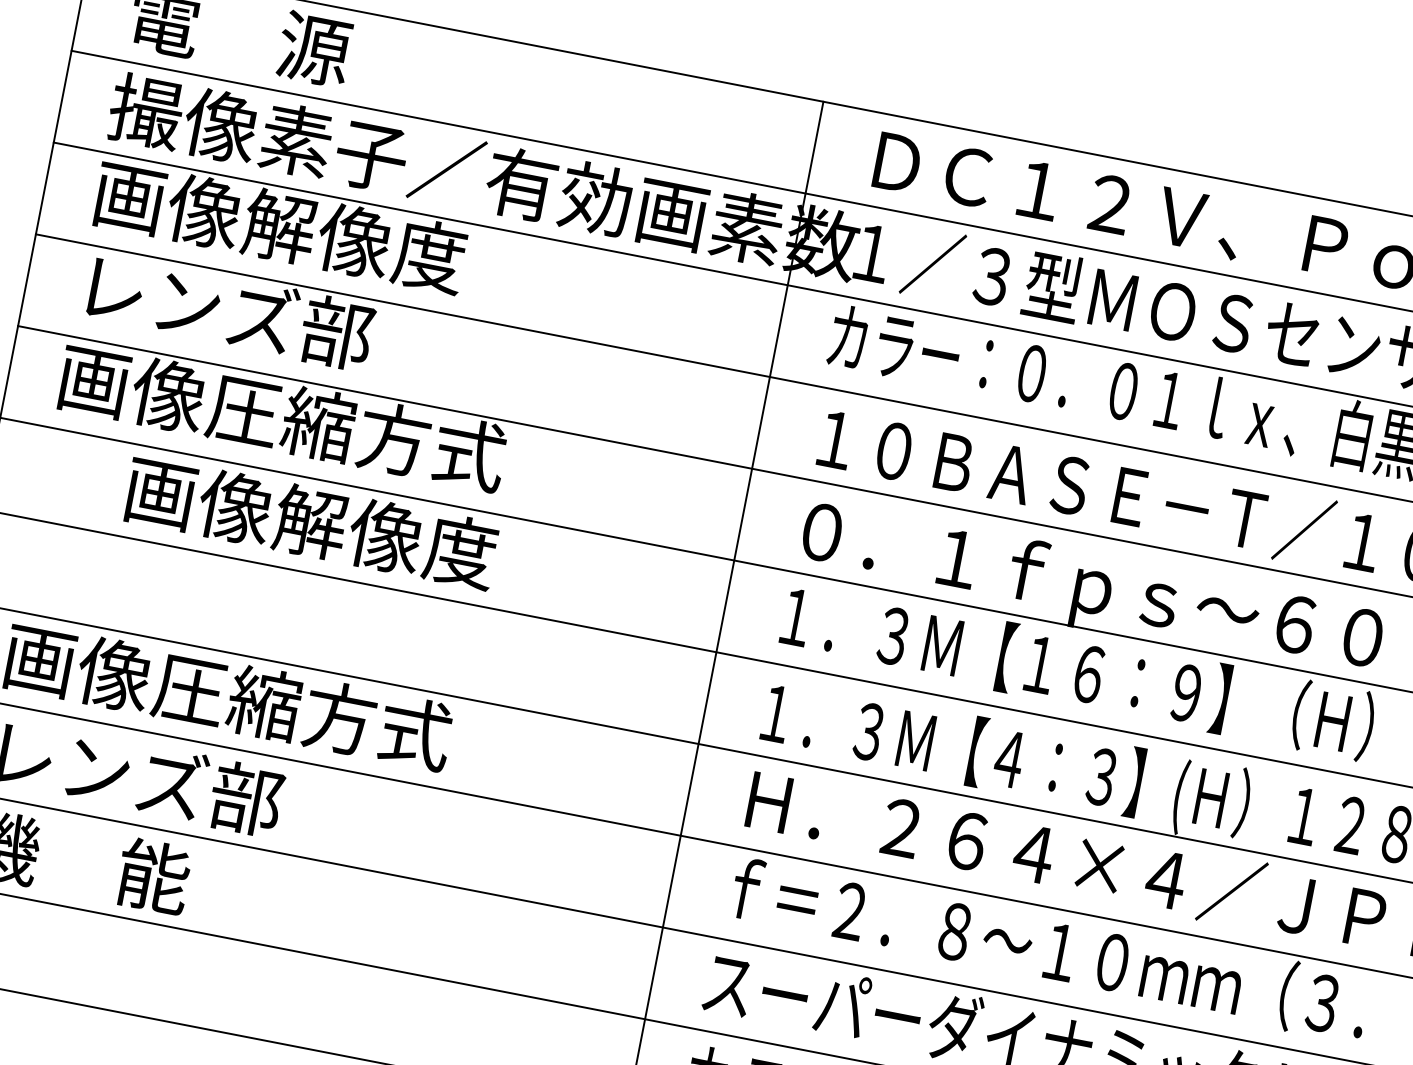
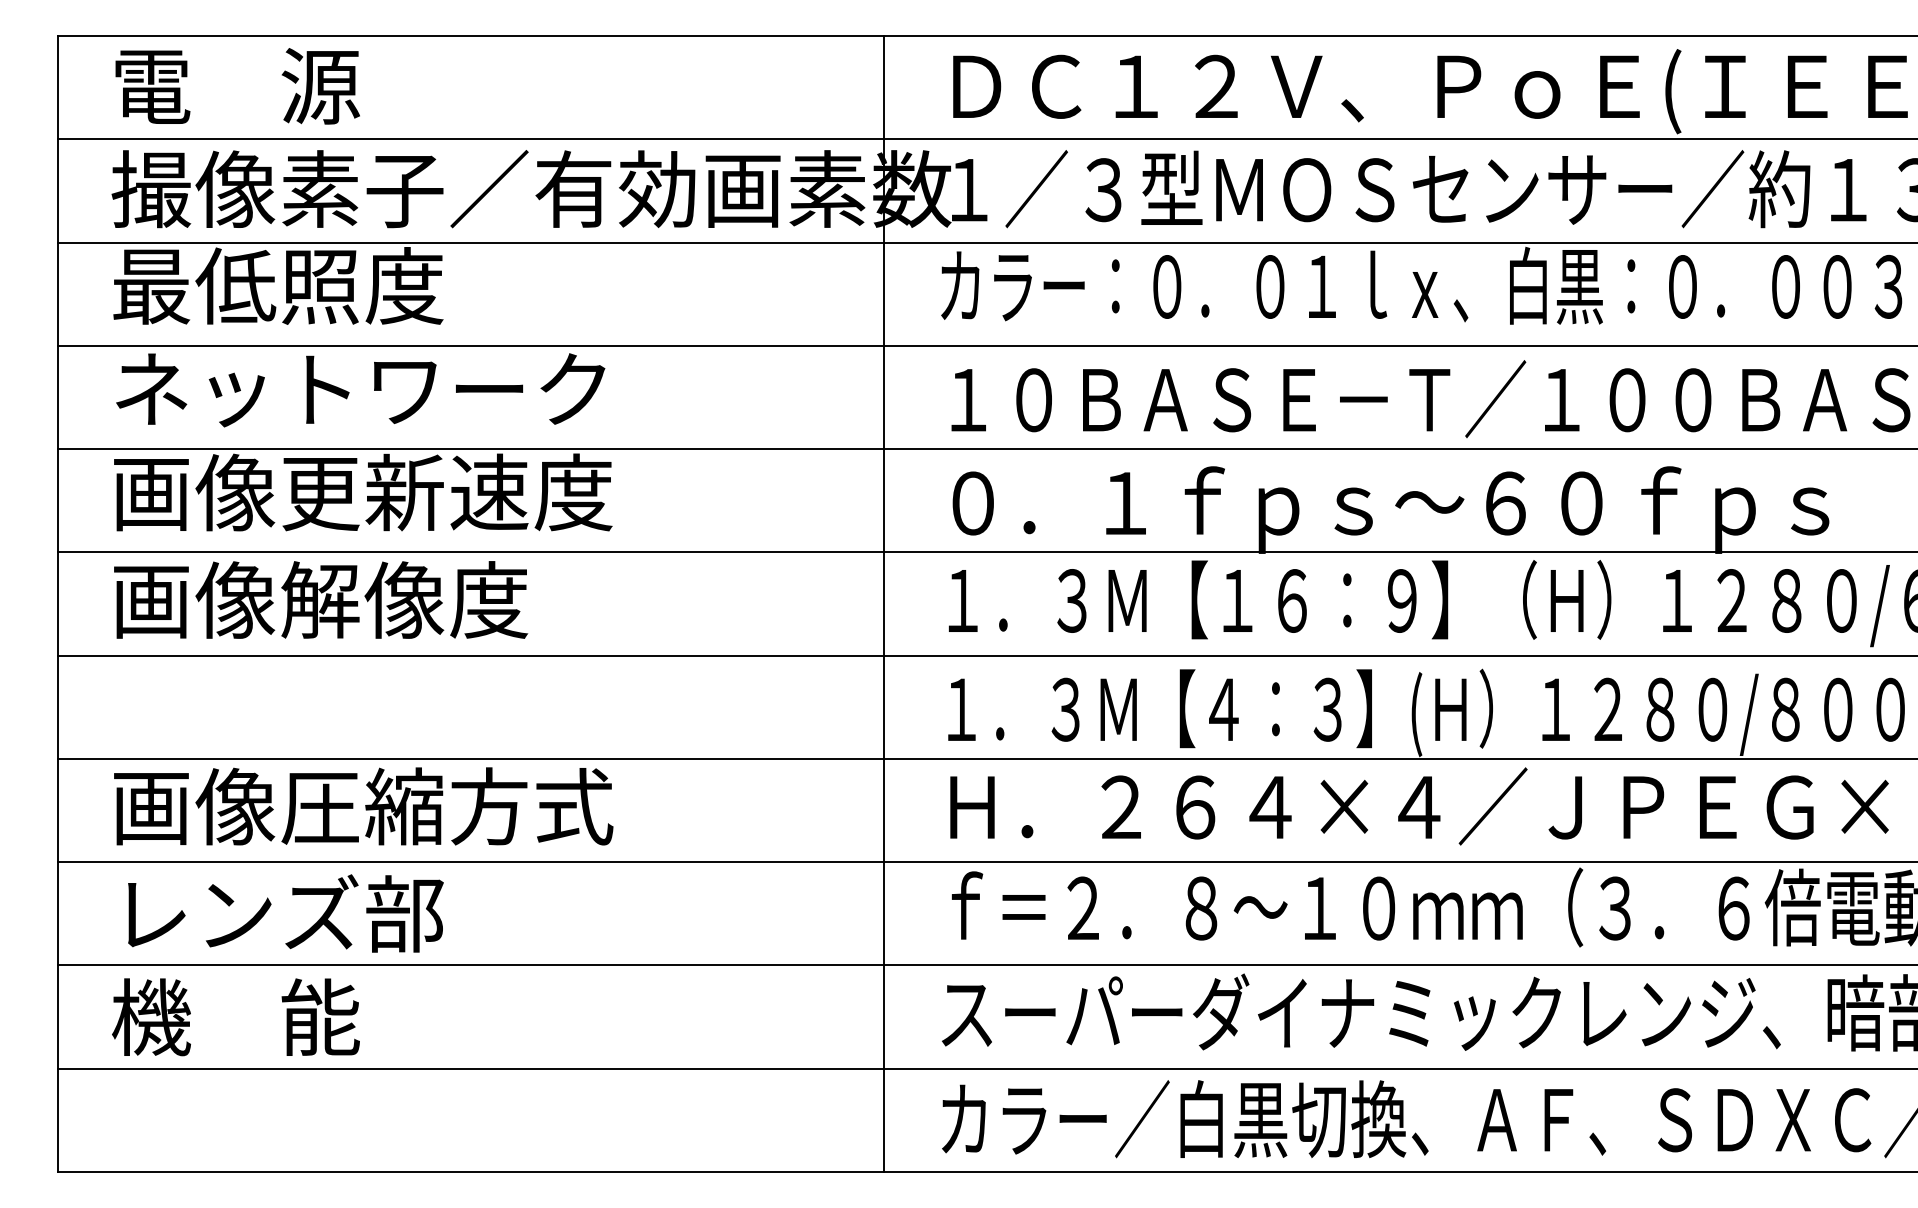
text: (279, 226) -> (320, 285), 画像解像度 -> 最低照度
text: (297, 324) -> (360, 388), レンズ部 -> ネットワーク
text: (357, 431) -> (447, 492), 画像圧縮方式 -> 画像更新速度
text: (311, 521) -> (321, 599), moved

